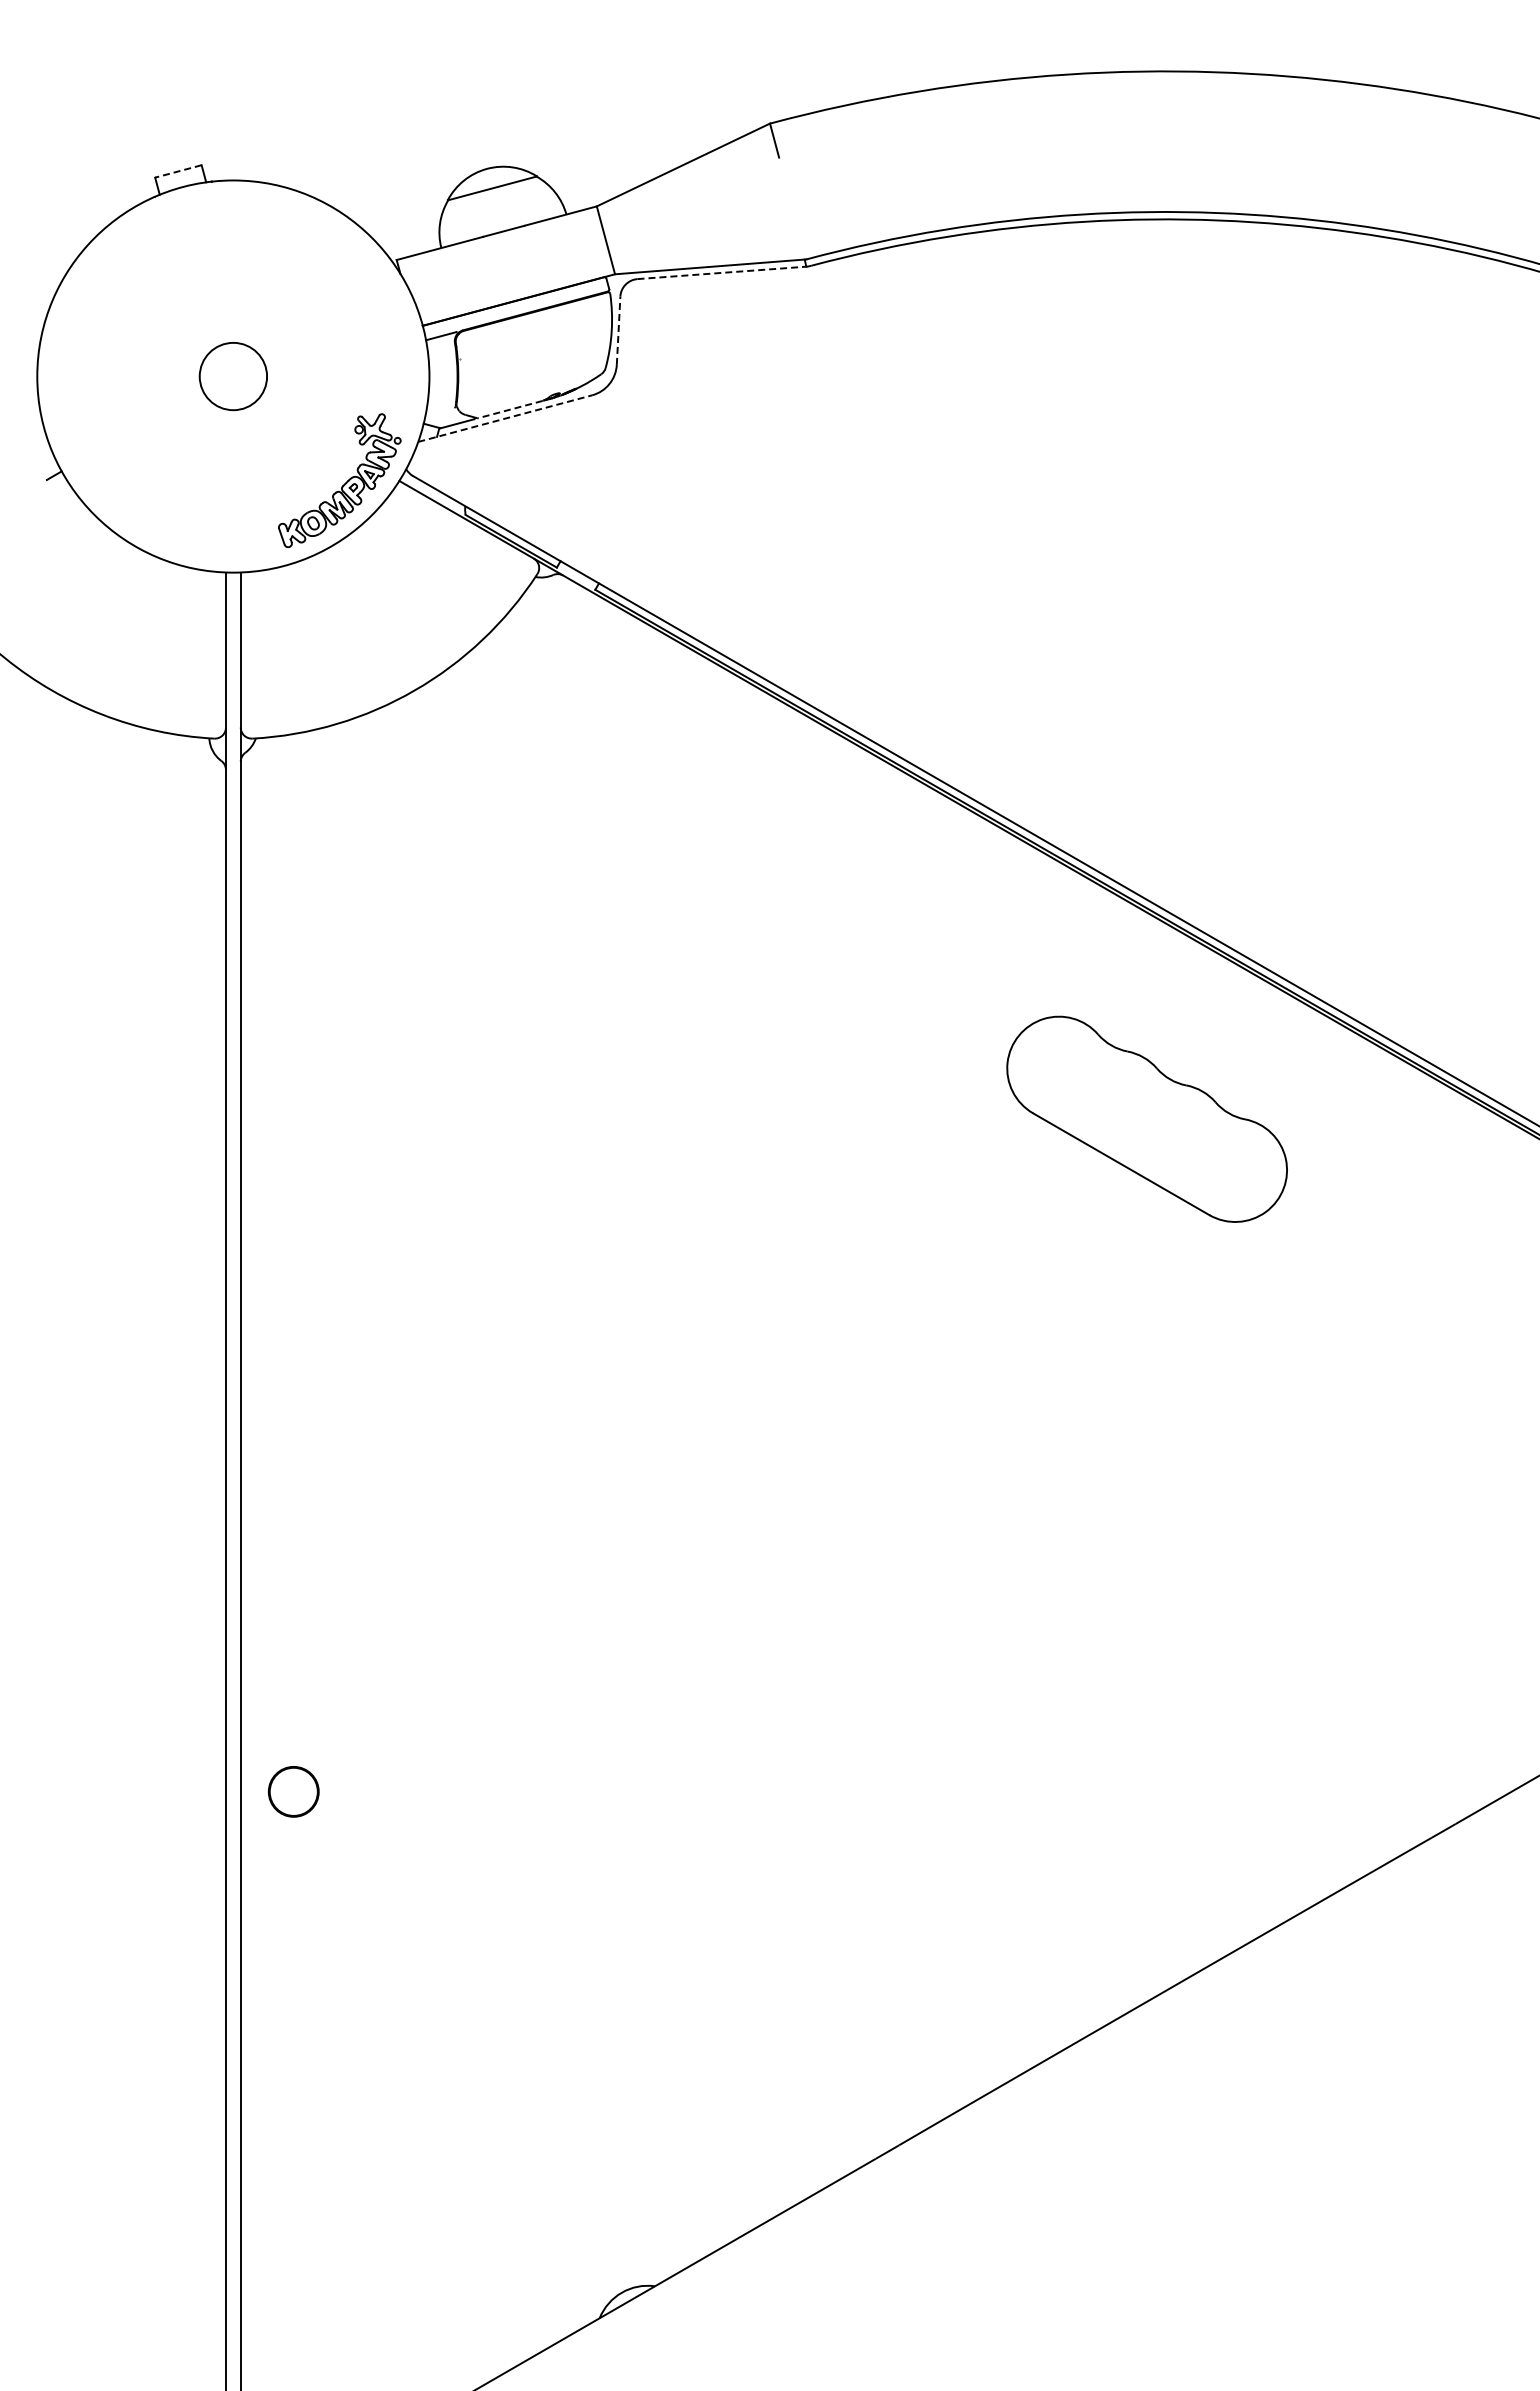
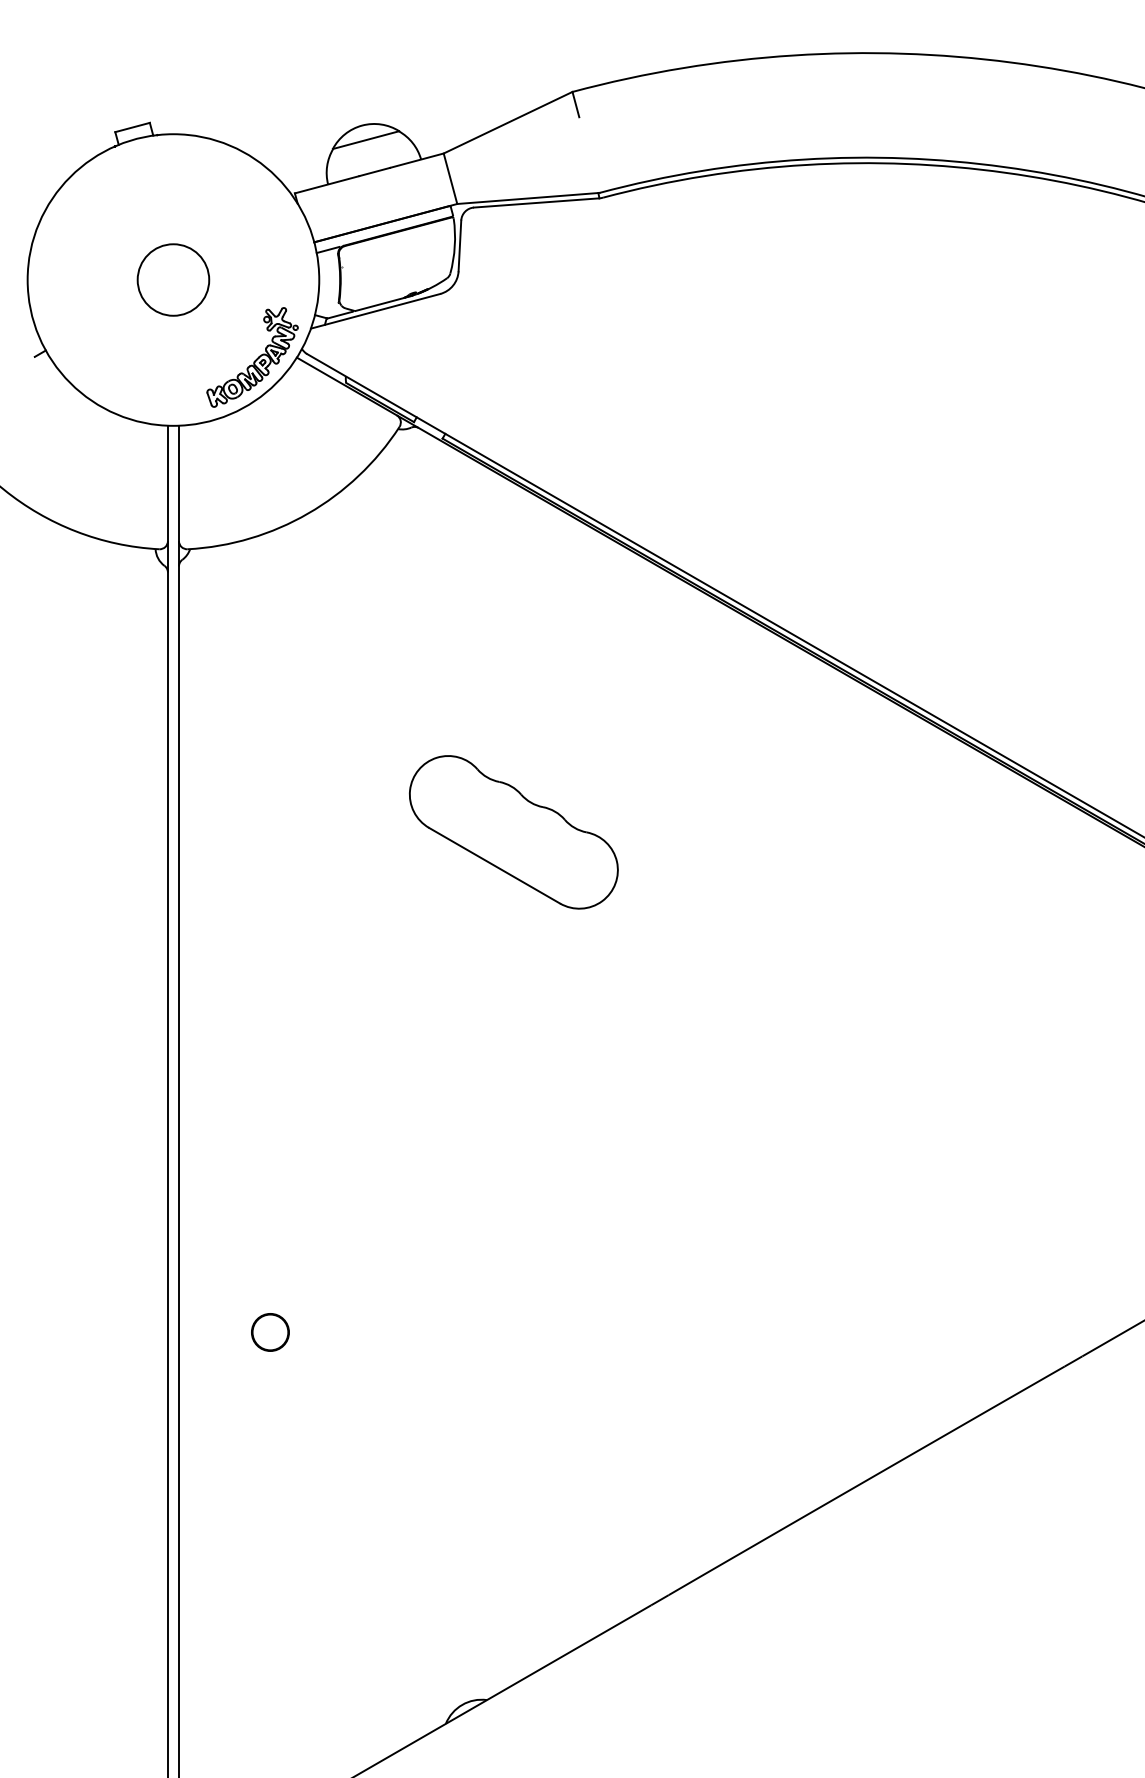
line: (177, 171) -> (131, 127), dashed -> solid
line: (721, 272) -> (536, 202), dashed -> solid
line: (618, 330) -> (459, 245), dashed -> solid
circle: (233, 376) -> (173, 279), size x1.43
line: (509, 409) -> (378, 304), dashed -> solid
line: (505, 418) -> (375, 311), dashed -> solid
part: (1146, 1118) -> (513, 831), moved
part: (293, 1791) -> (270, 1332), moved

